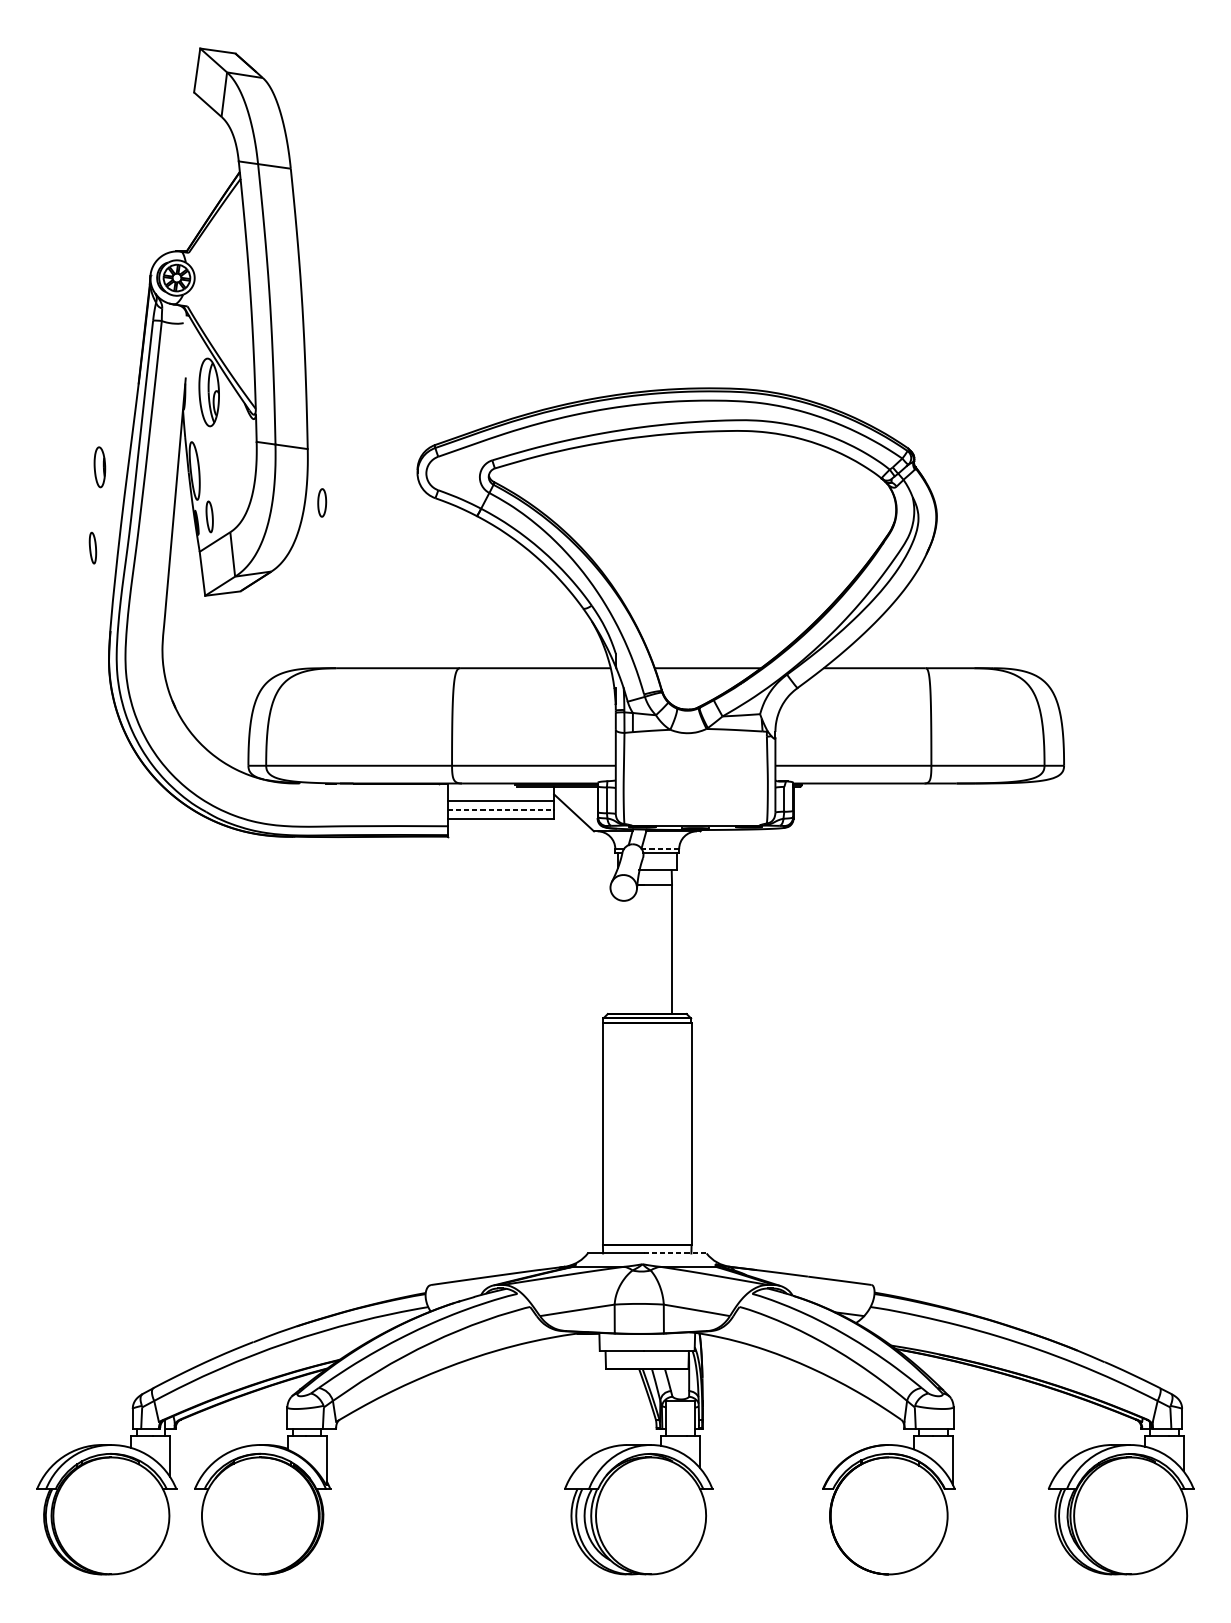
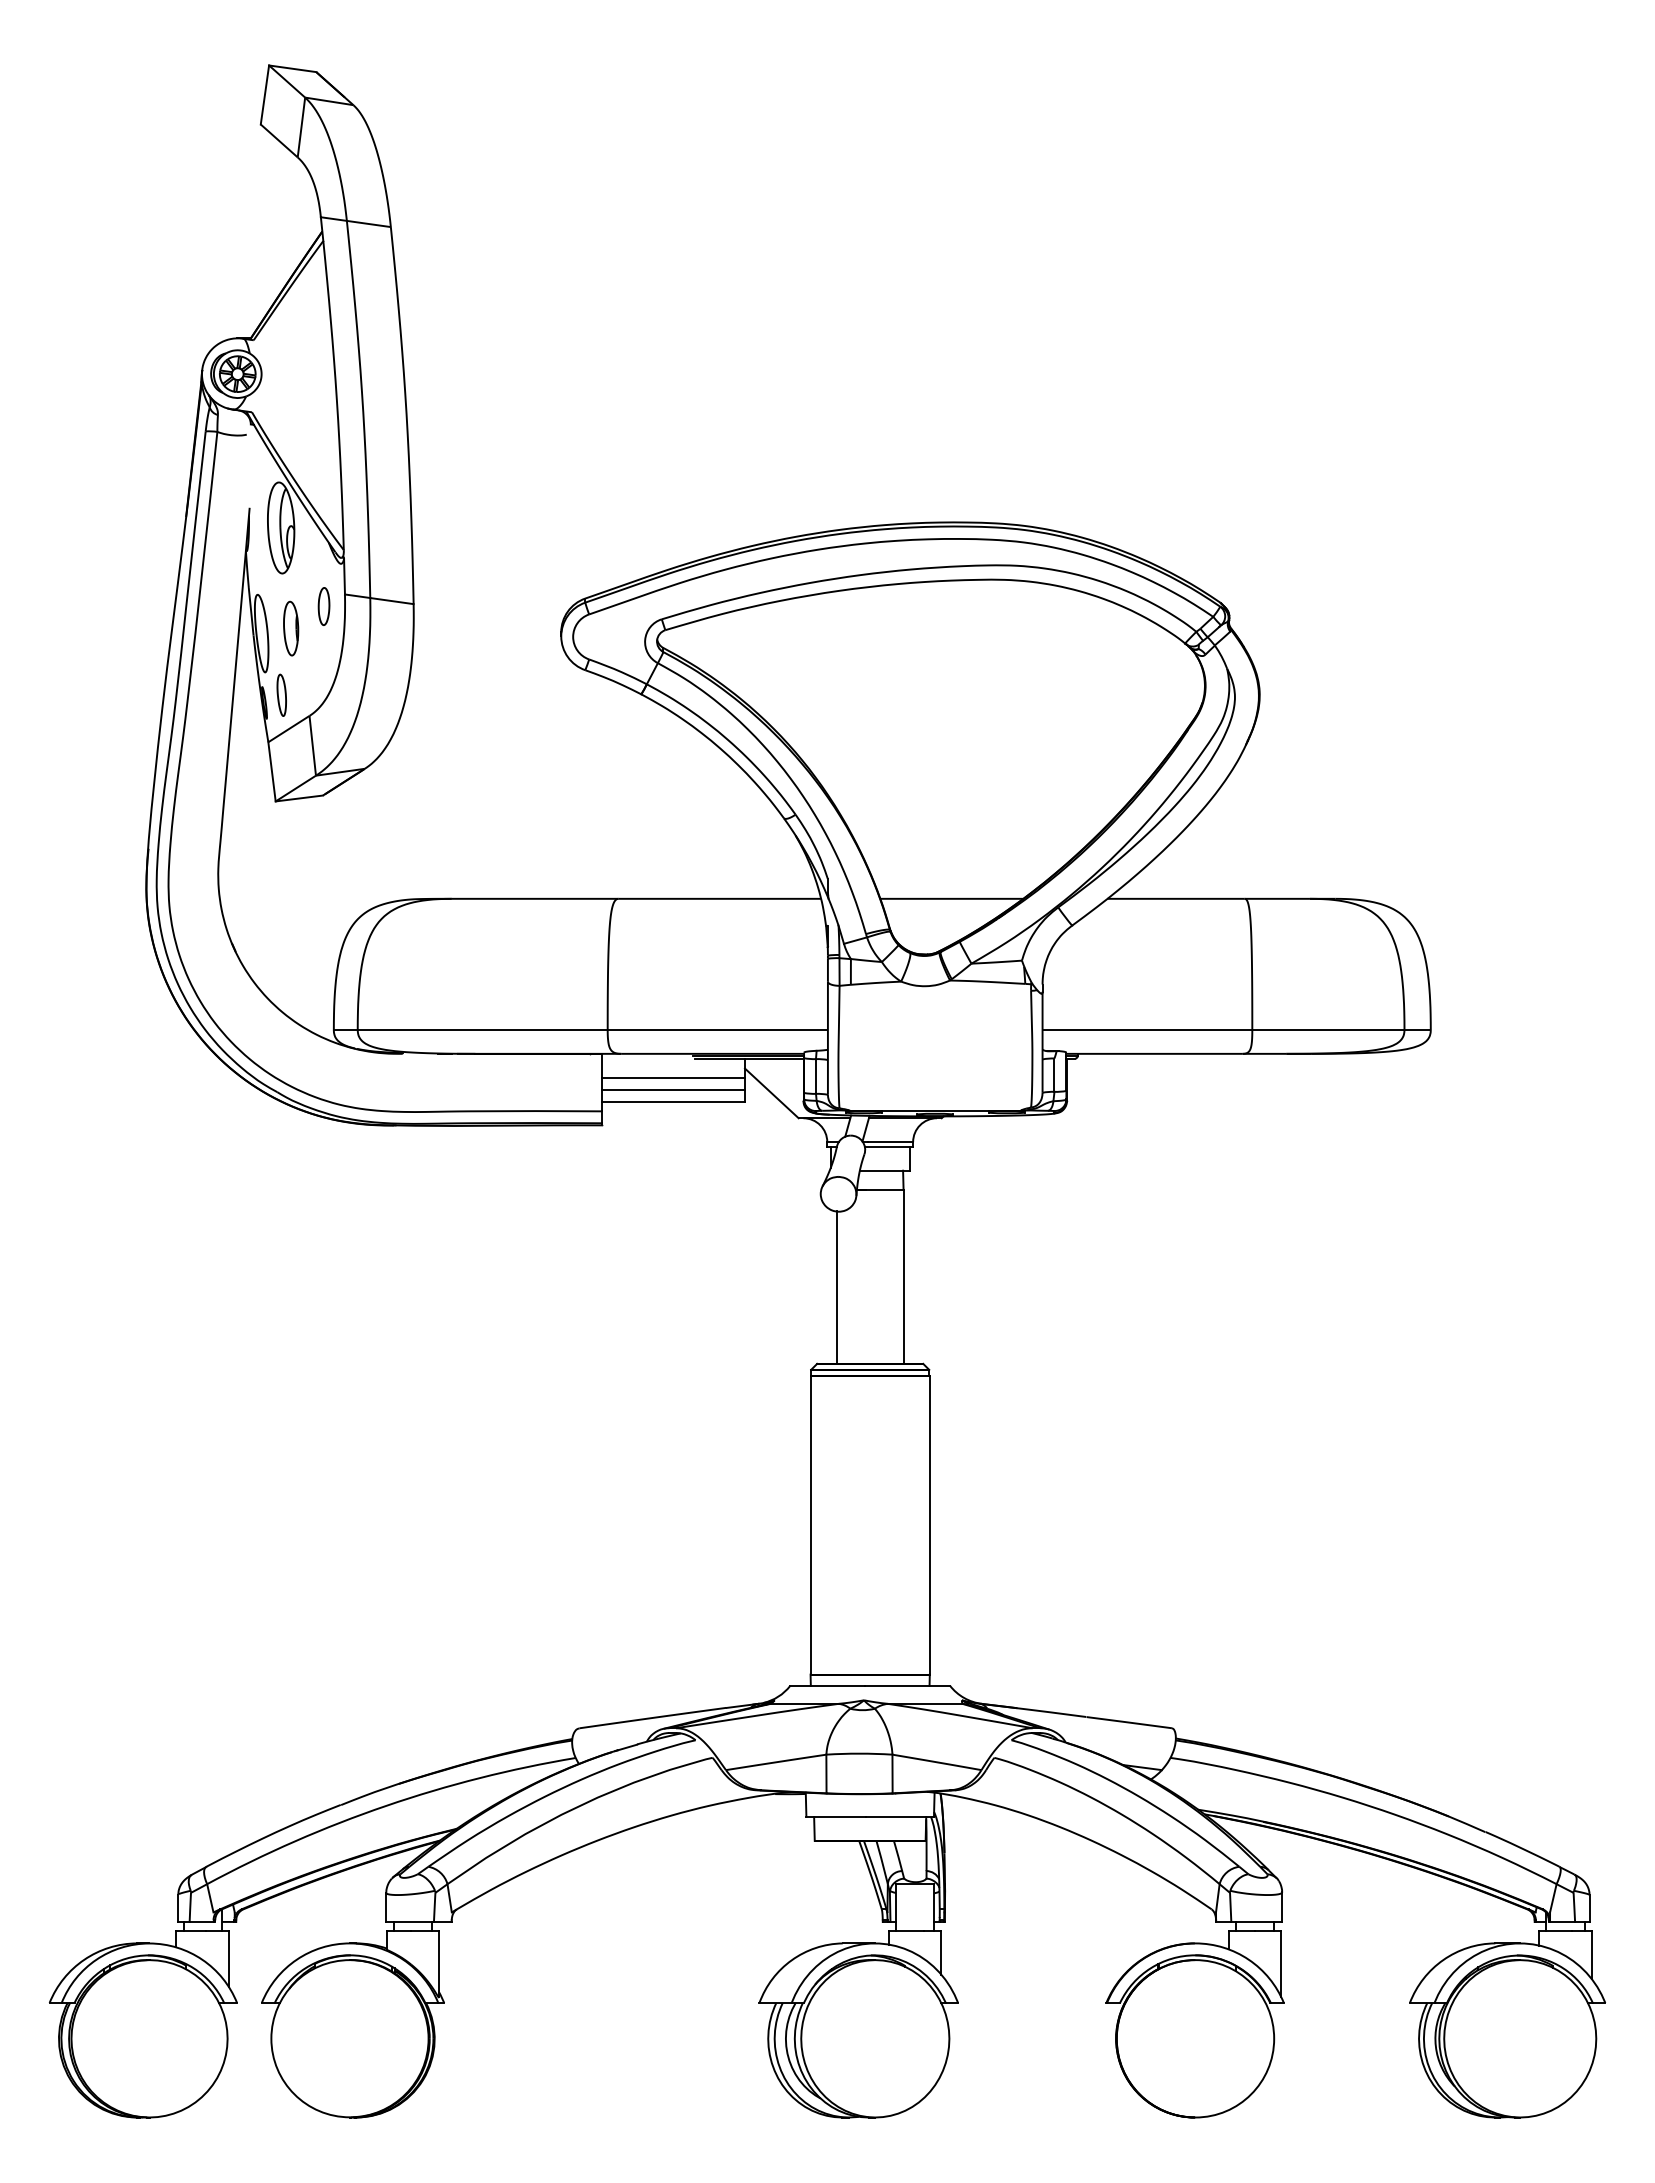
part: (100, 467) -> (291, 628), moved
part: (321, 502) -> (323, 606), moved
part: (92, 547) -> (124, 736), removed
line: (500, 810) -> (673, 1089), dashed -> solid
line: (662, 849) -> (890, 1142), dashed -> solid
line: (622, 957) -> (836, 1287), added
line: (675, 1253) -> (908, 1685), dashed -> solid

